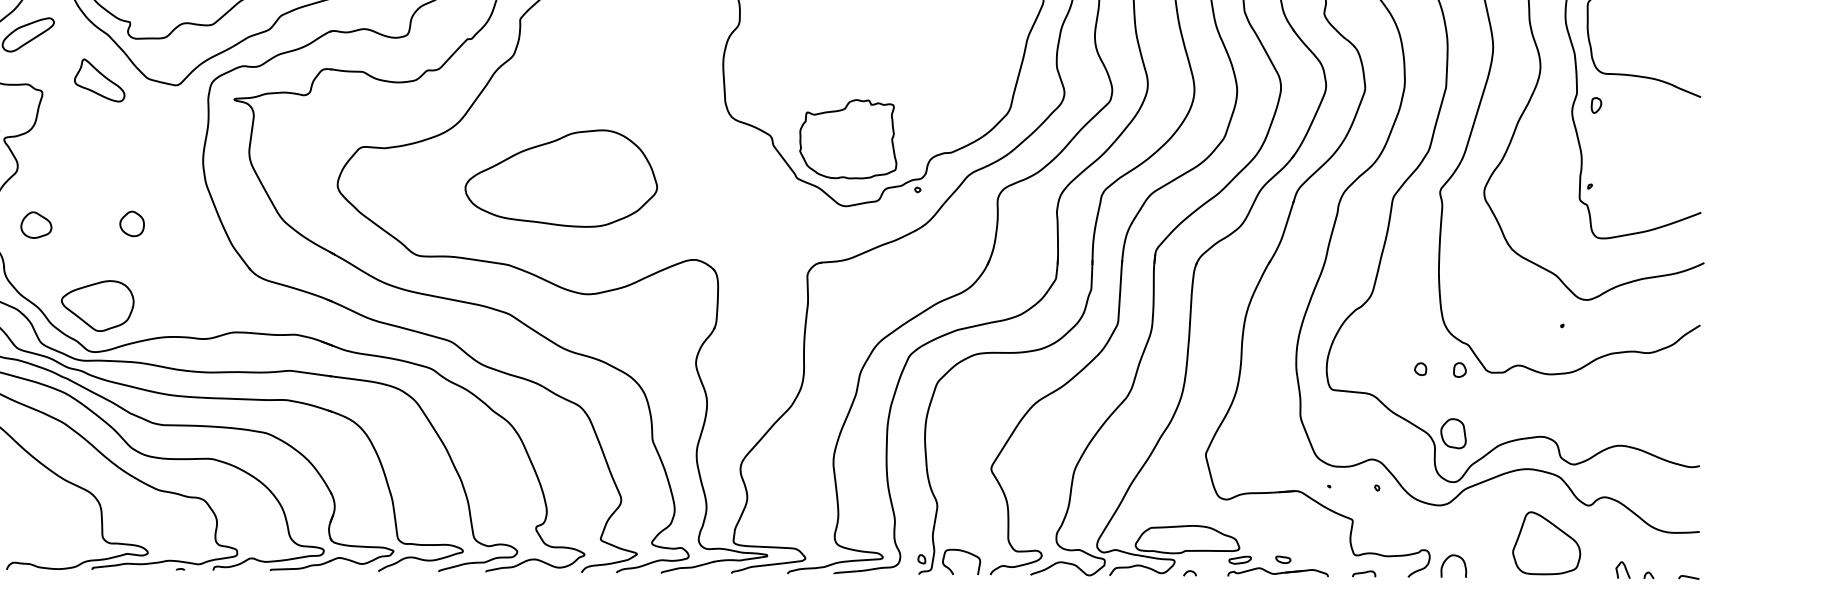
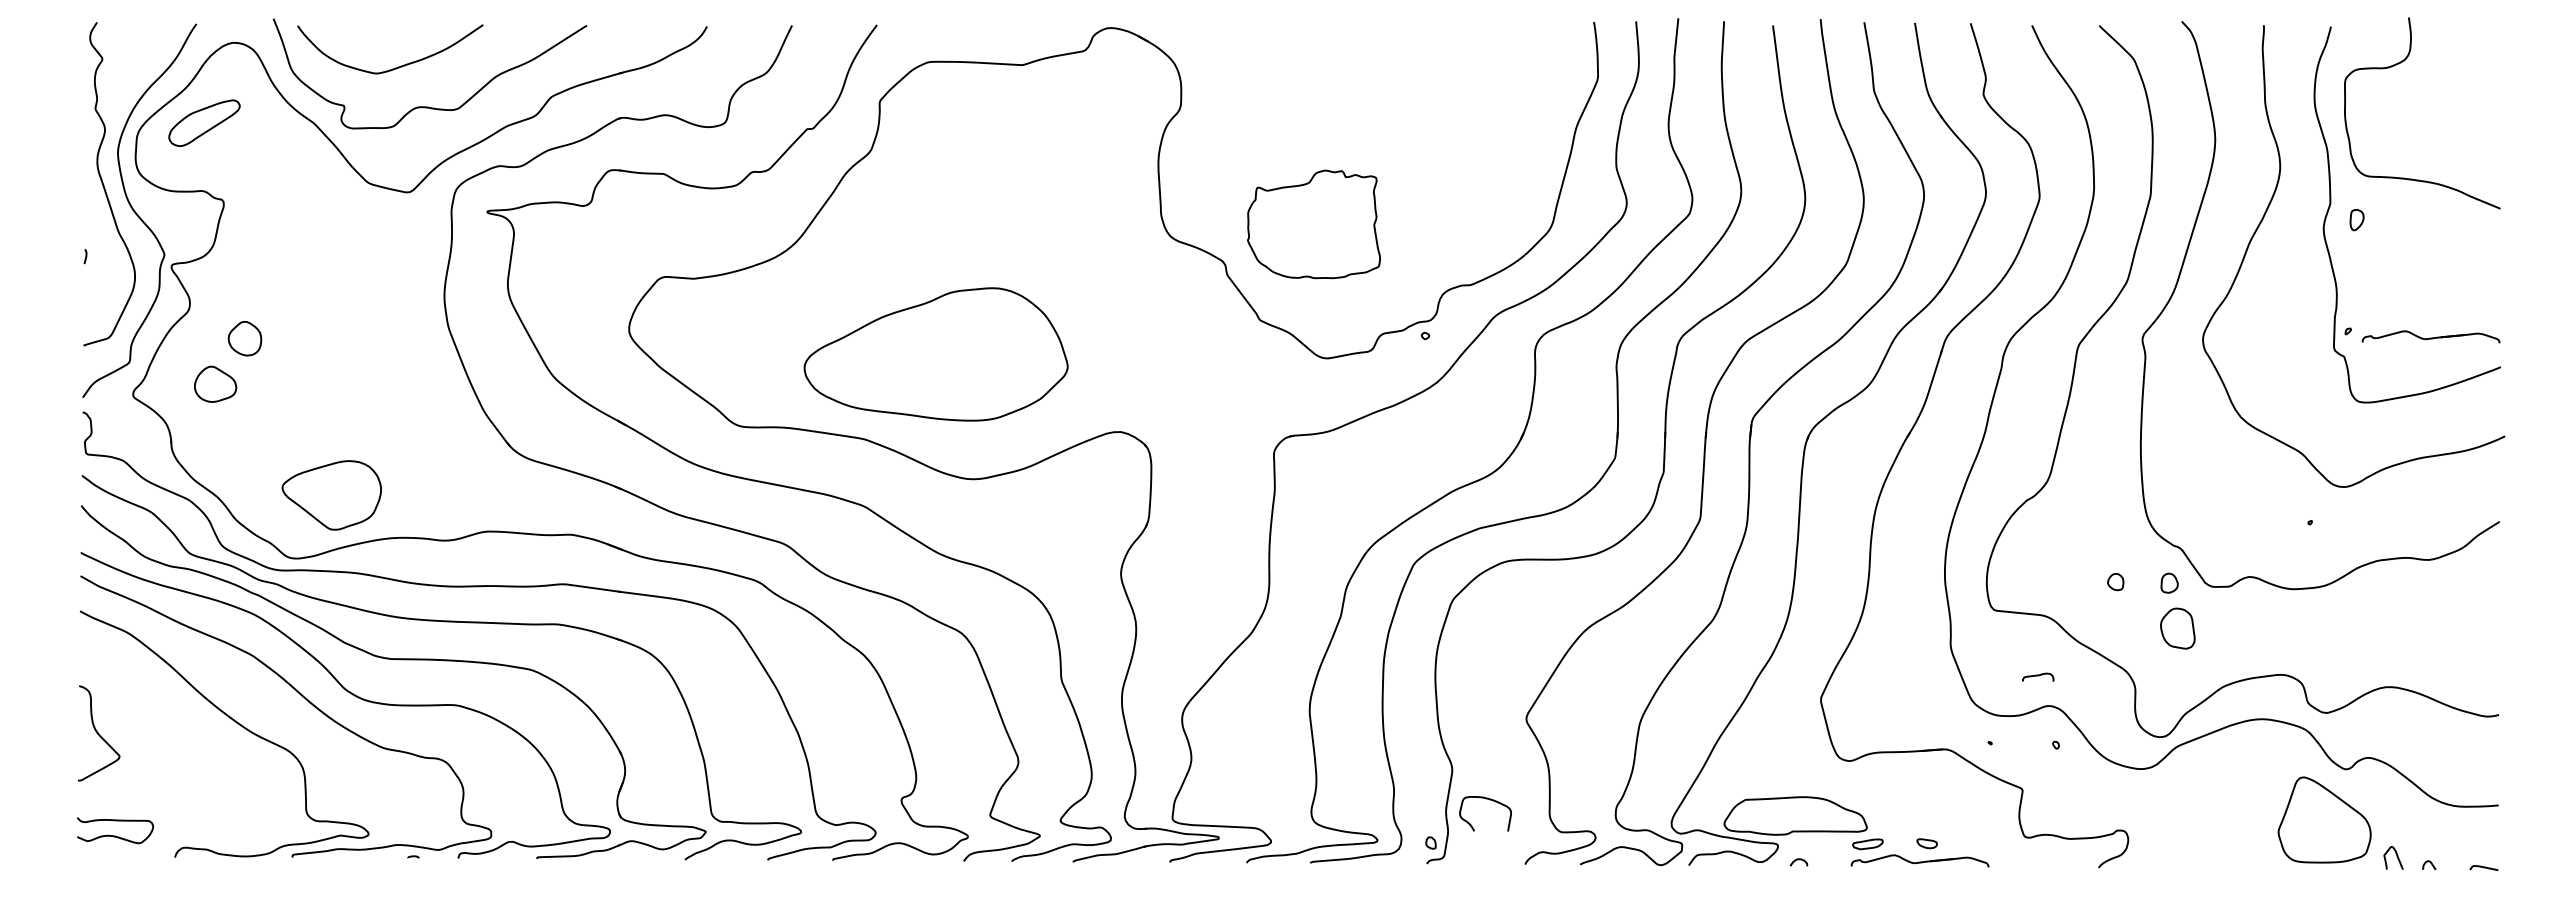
part: (99, 80) -> (302, 185), removed
part: (847, 139) -> (1313, 224), moved
part: (560, 178) -> (935, 354), moved
part: (1649, 190) -> (2430, 336), added
part: (131, 223) -> (244, 338), moved
part: (97, 306) -> (331, 495), moved
part: (1453, 433) -> (2177, 628), moved
part: (1546, 542) -> (2324, 819), moved
curve: (964, 552) -> (1489, 800), moved
curve: (1447, 559) -> (2152, 843), removed
curve: (1364, 573) -> (2038, 676), moved

